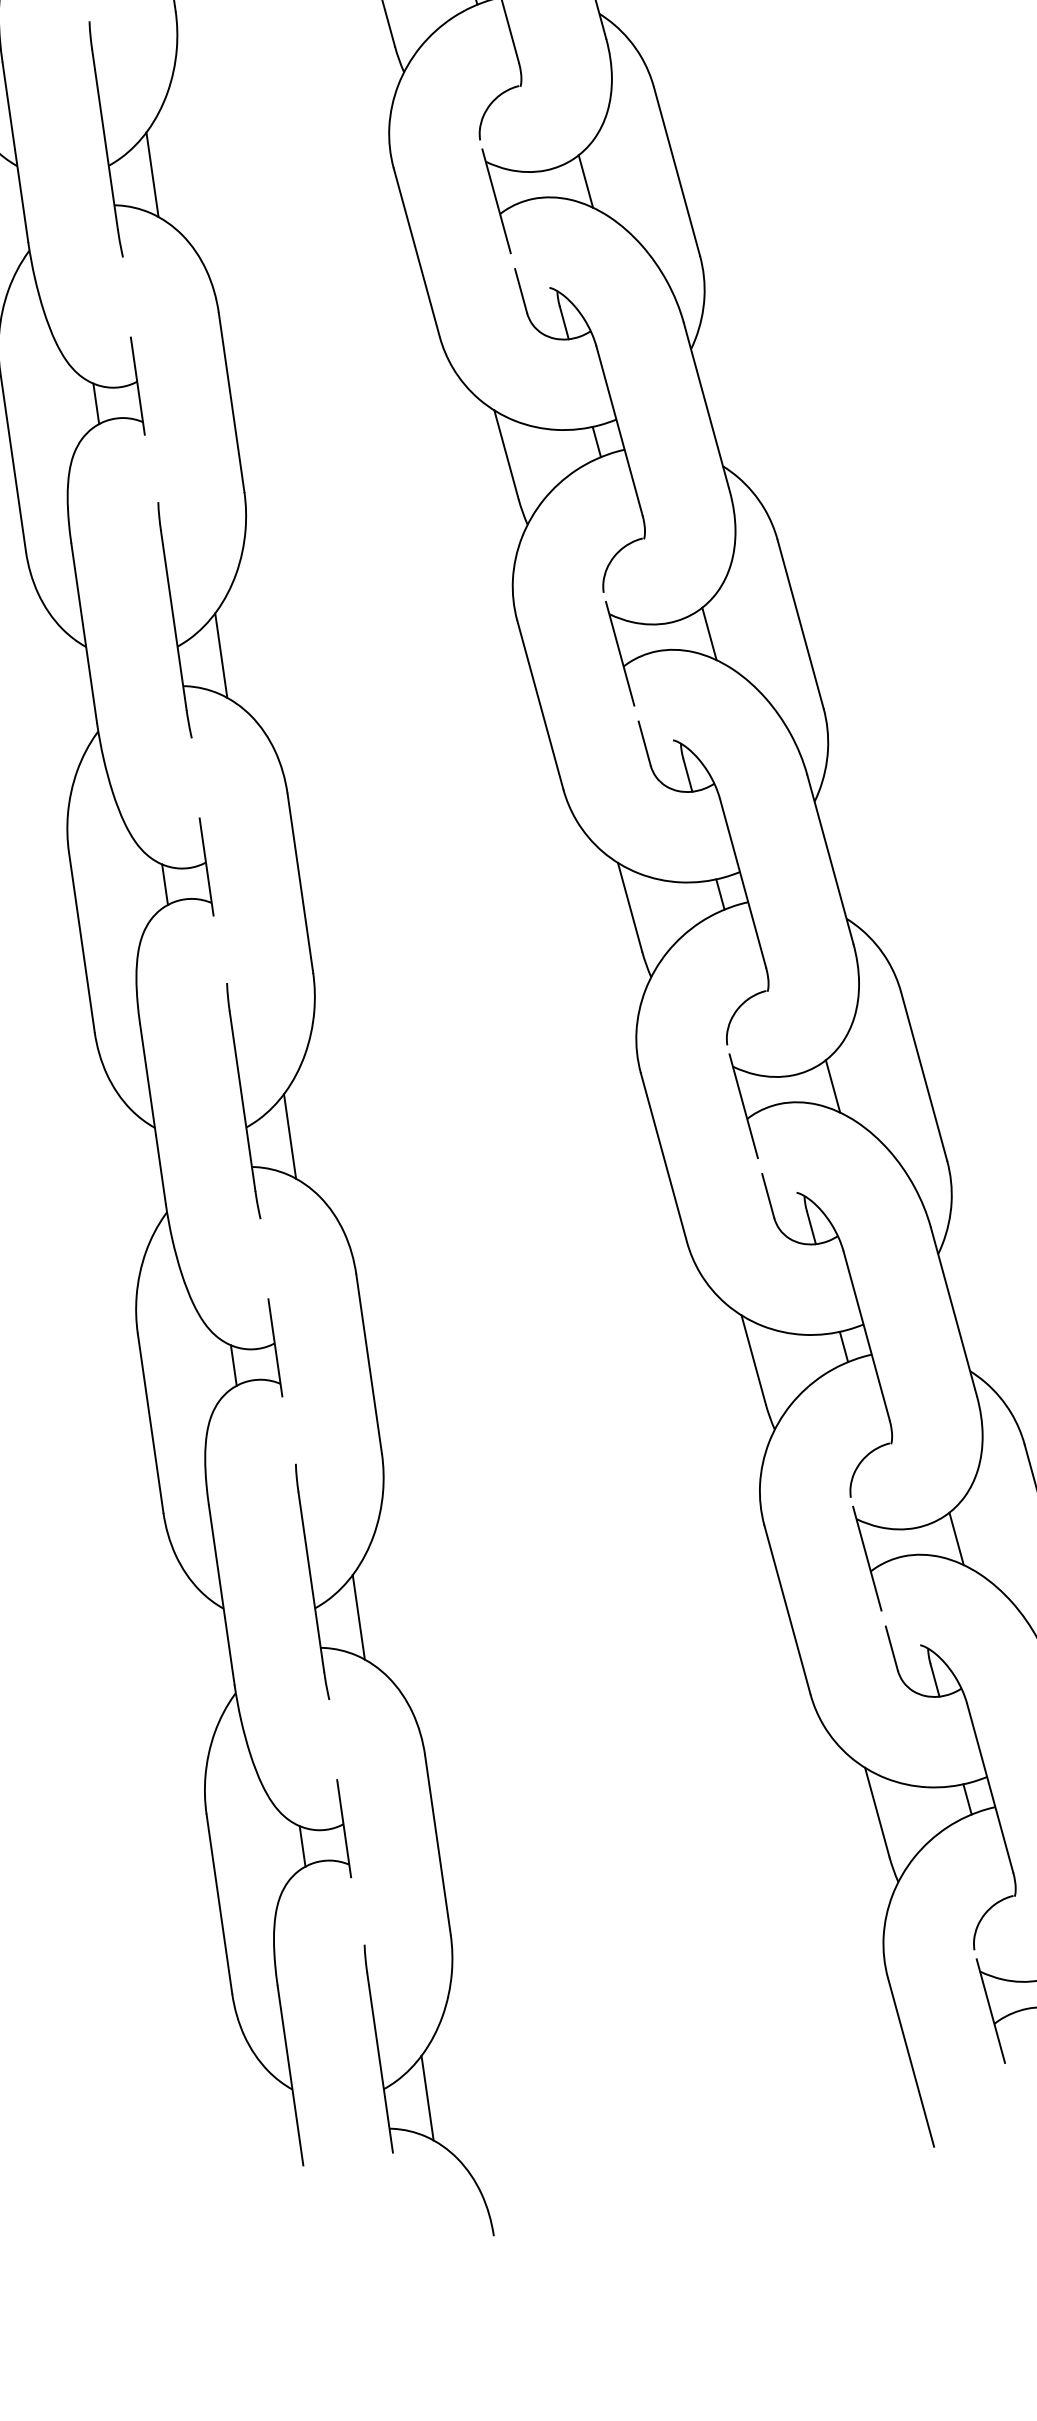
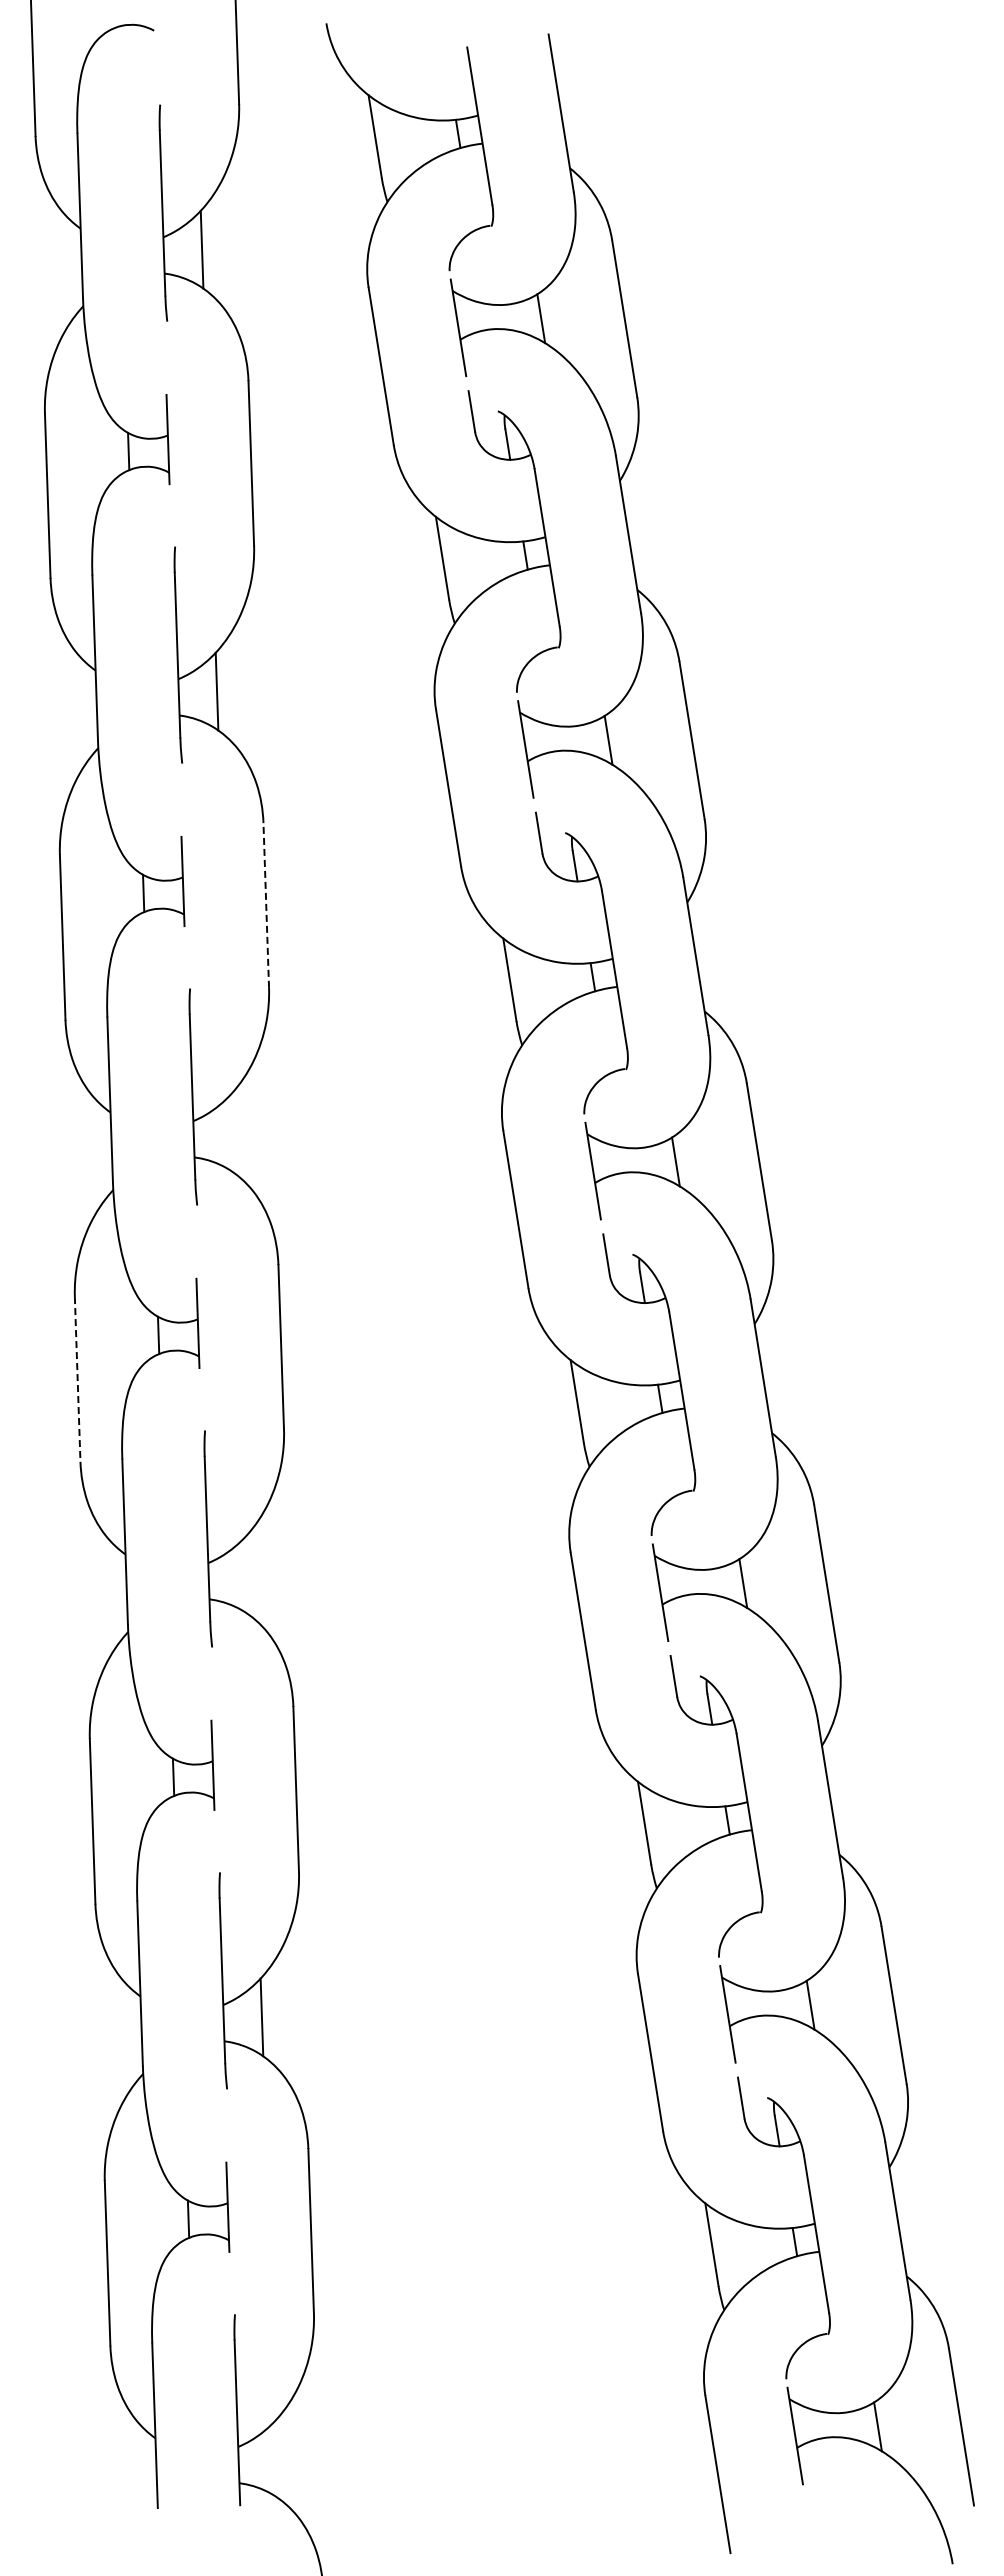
line: (231, 402) -> (266, 905), solid -> dashed
line: (220, 655) -> (231, 1133), removed
line: (81, 942) -> (77, 1379), solid -> dashed
line: (289, 1136) -> (246, 1575), removed
line: (427, 2098) -> (276, 2459), removed

